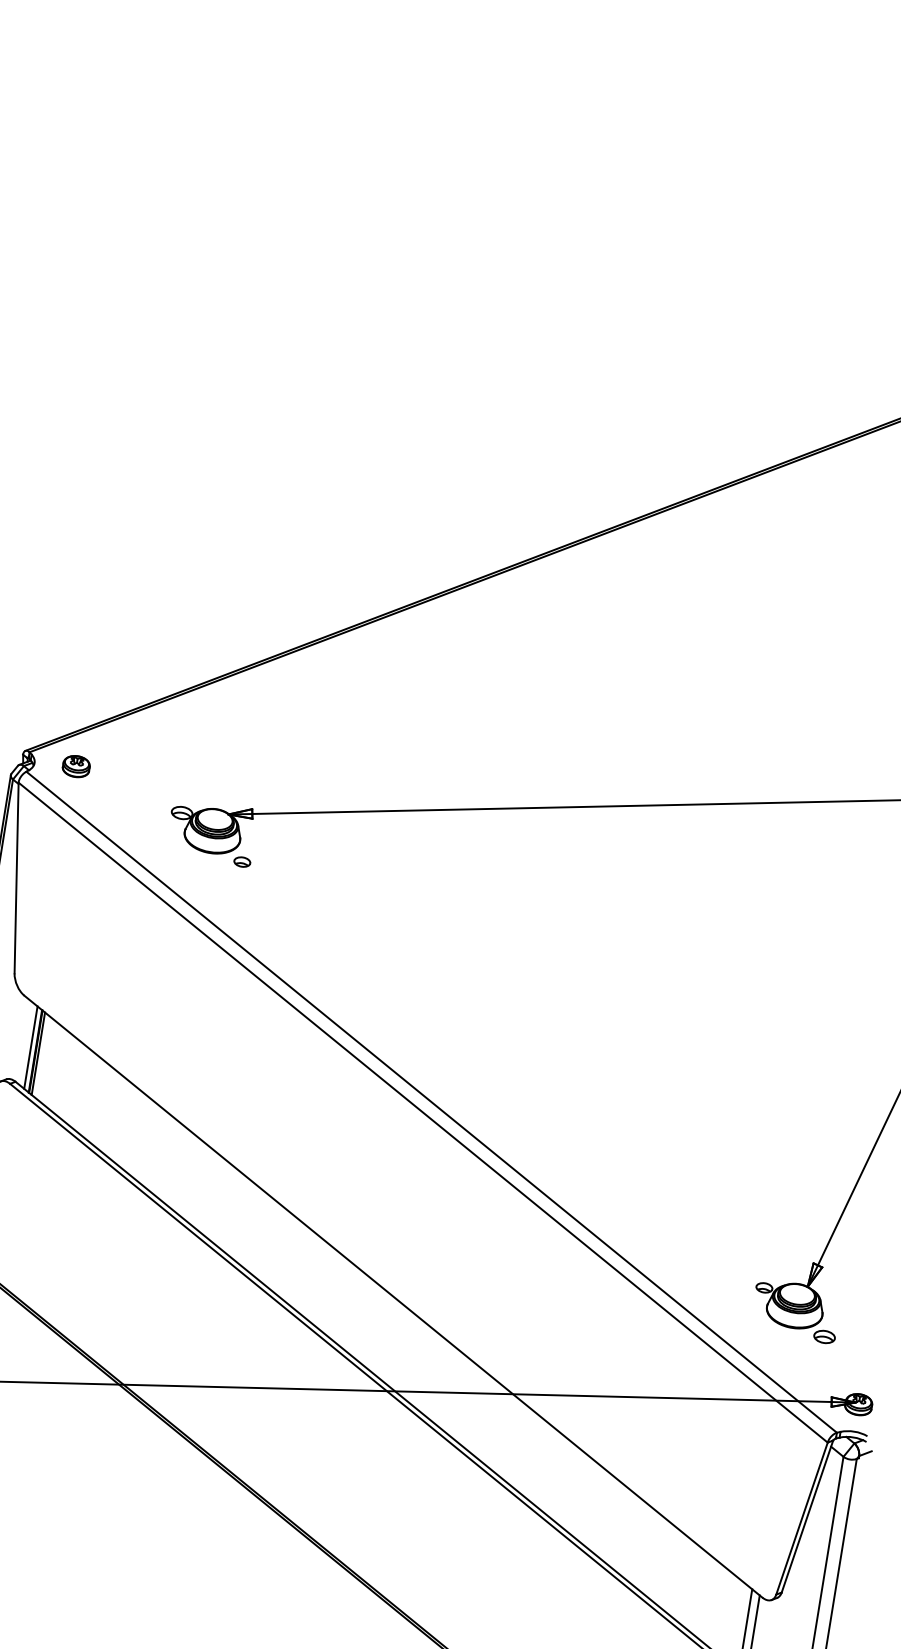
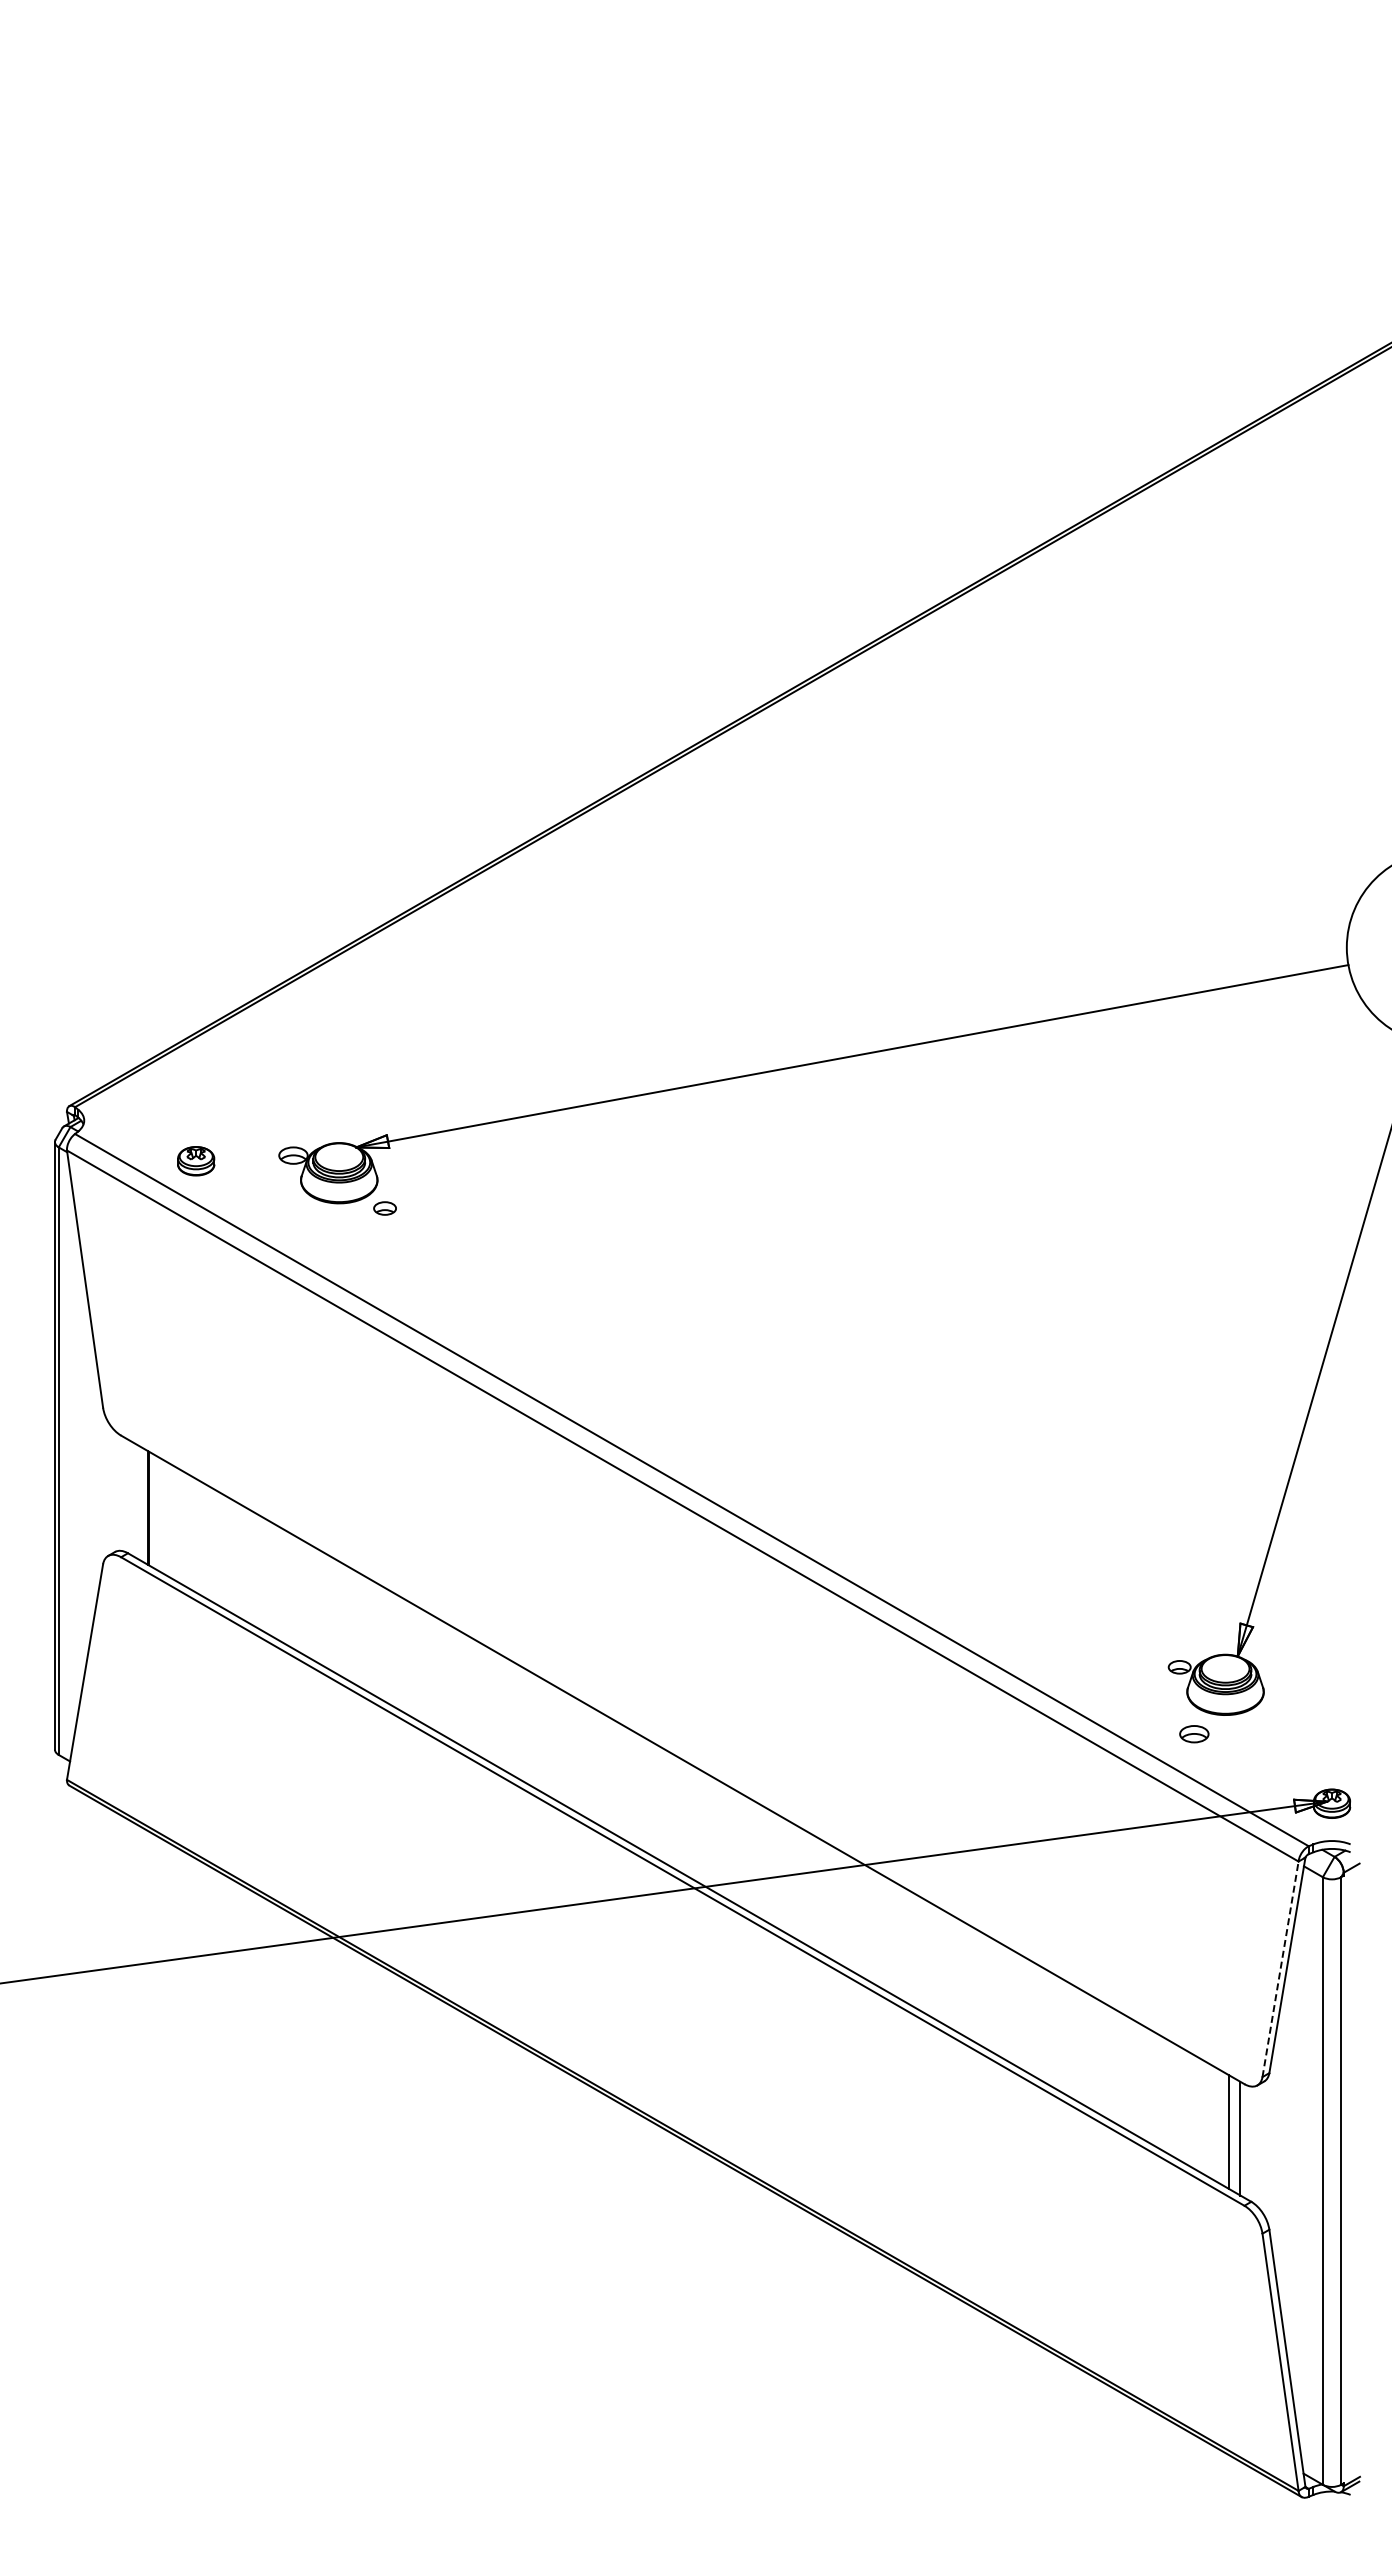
part: (76, 766) -> (196, 1161), moved
line: (31, 1047) -> (141, 1503), removed
line: (38, 1053) -> (152, 1510), removed
part: (824, 1337) -> (1194, 1734), moved
line: (802, 1518) -> (1280, 1968), solid -> dashed

